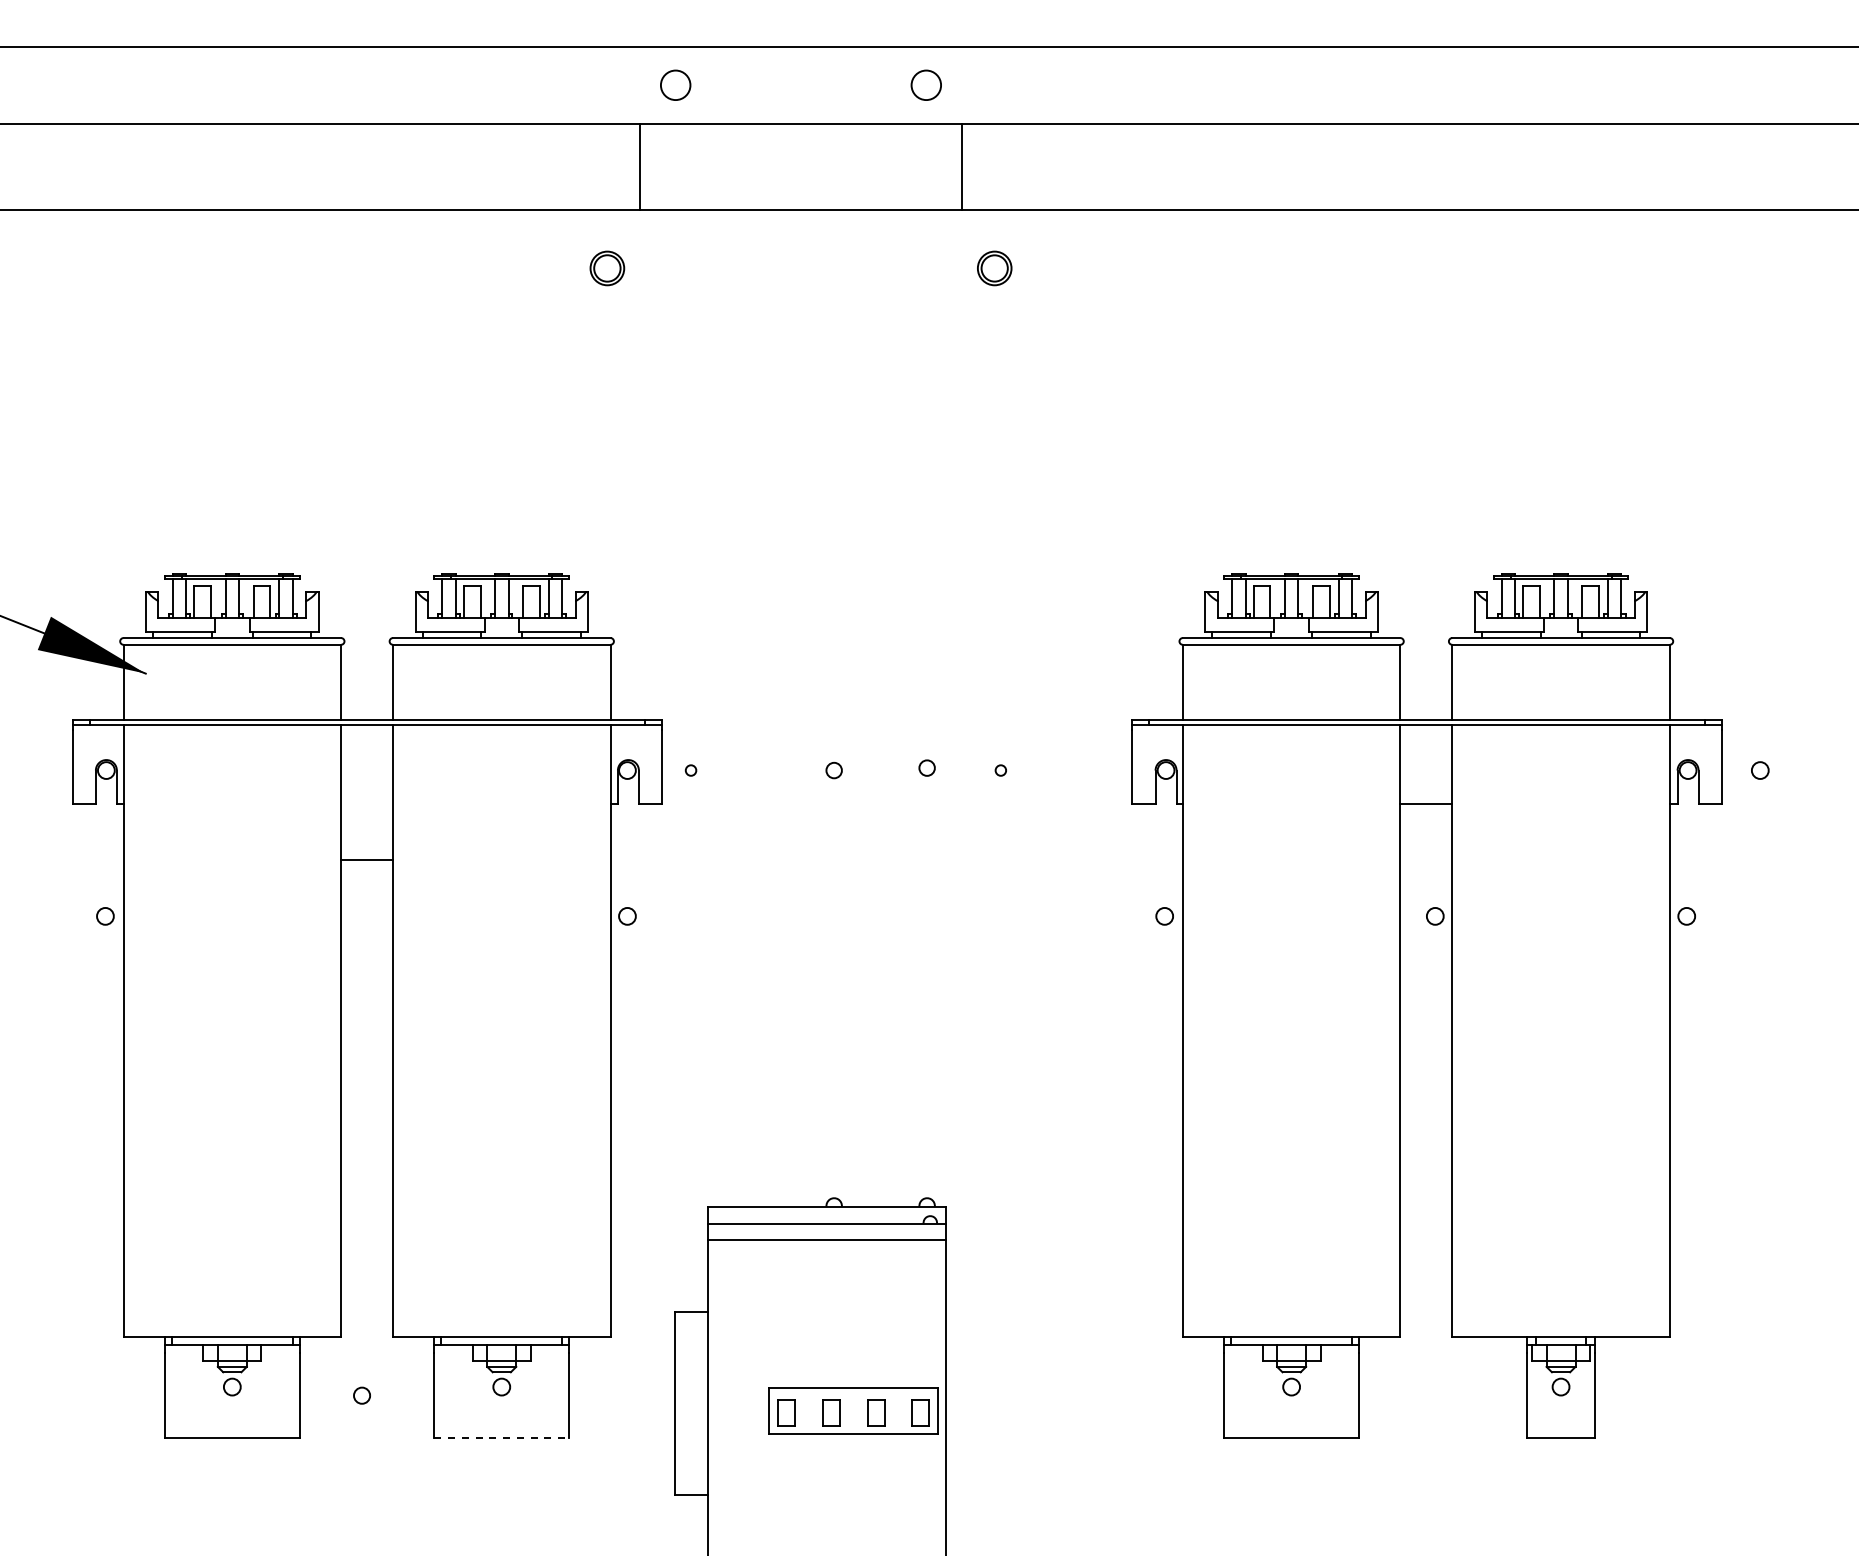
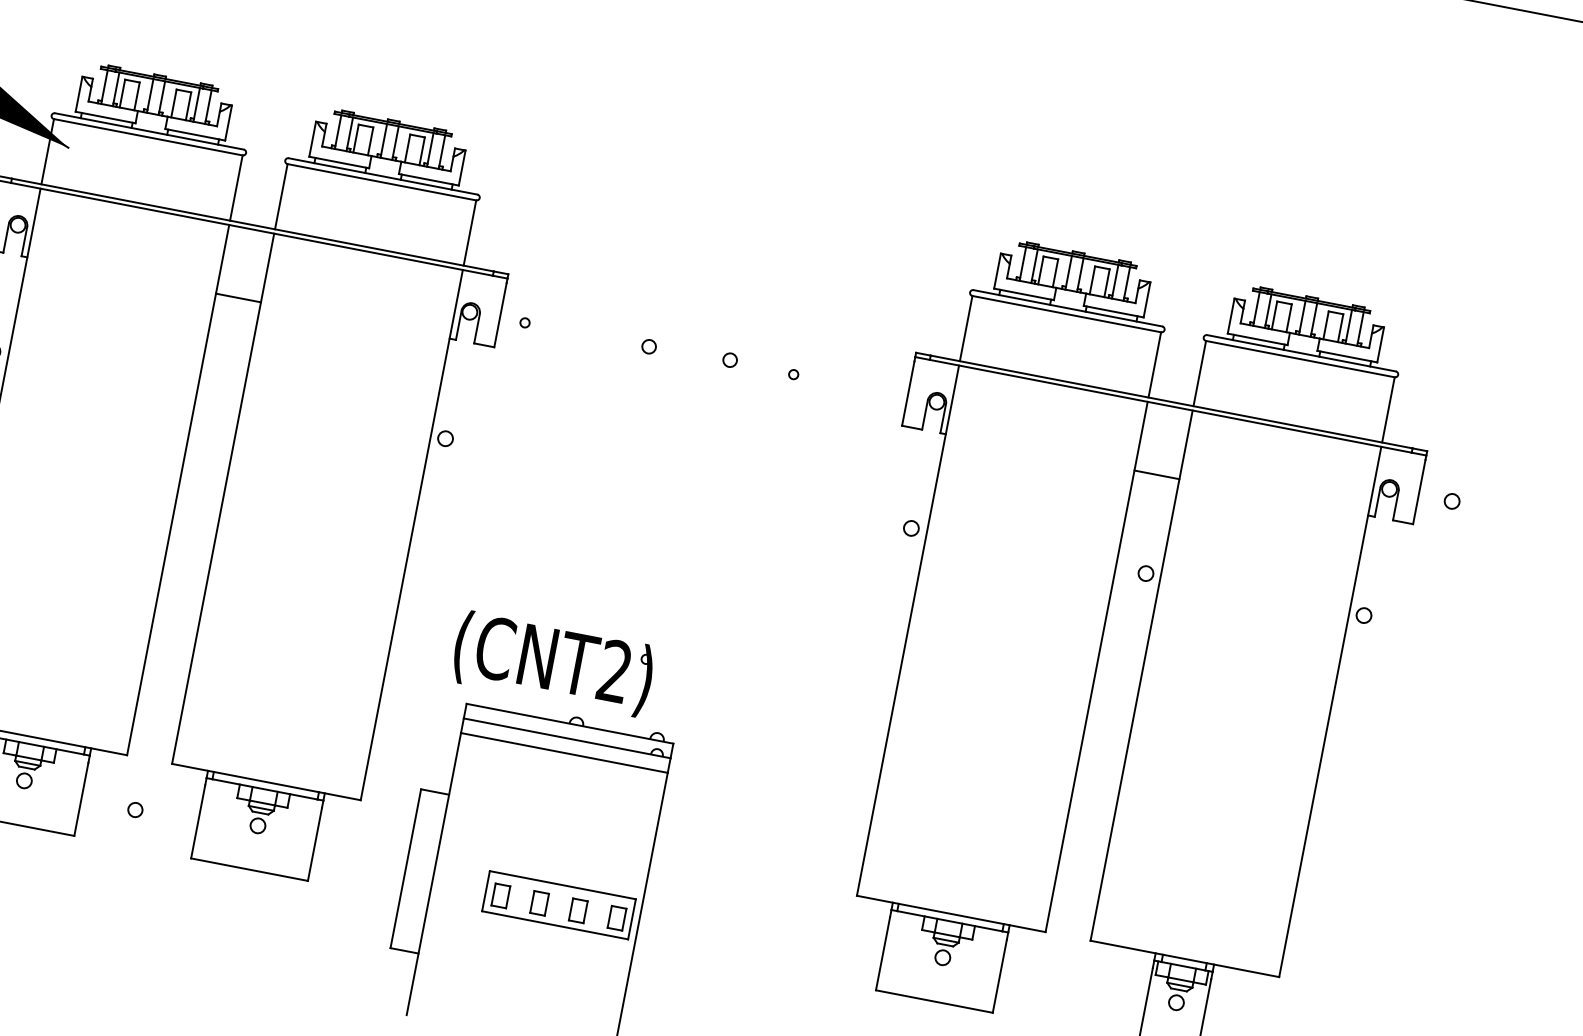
line: (367, 860) -> (238, 298), moved
part: (795, 1143) -> (553, 663), added
line: (502, 1437) -> (250, 869), dashed -> solid

